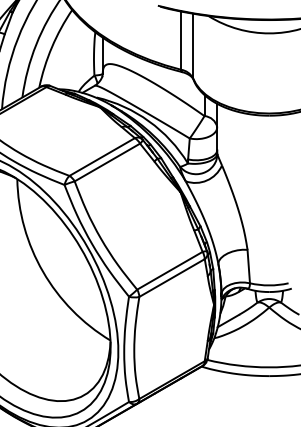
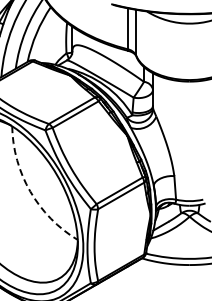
arc: (43, 271) -> (30, 191), solid -> dashed

